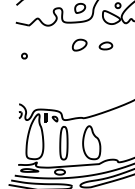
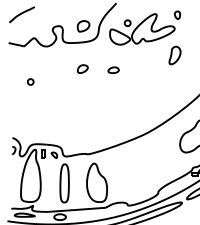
part: (79, 44) -> (82, 68), size x0.62
part: (105, 46) -> (113, 70), size x0.71
part: (24, 55) -> (30, 81), moved

